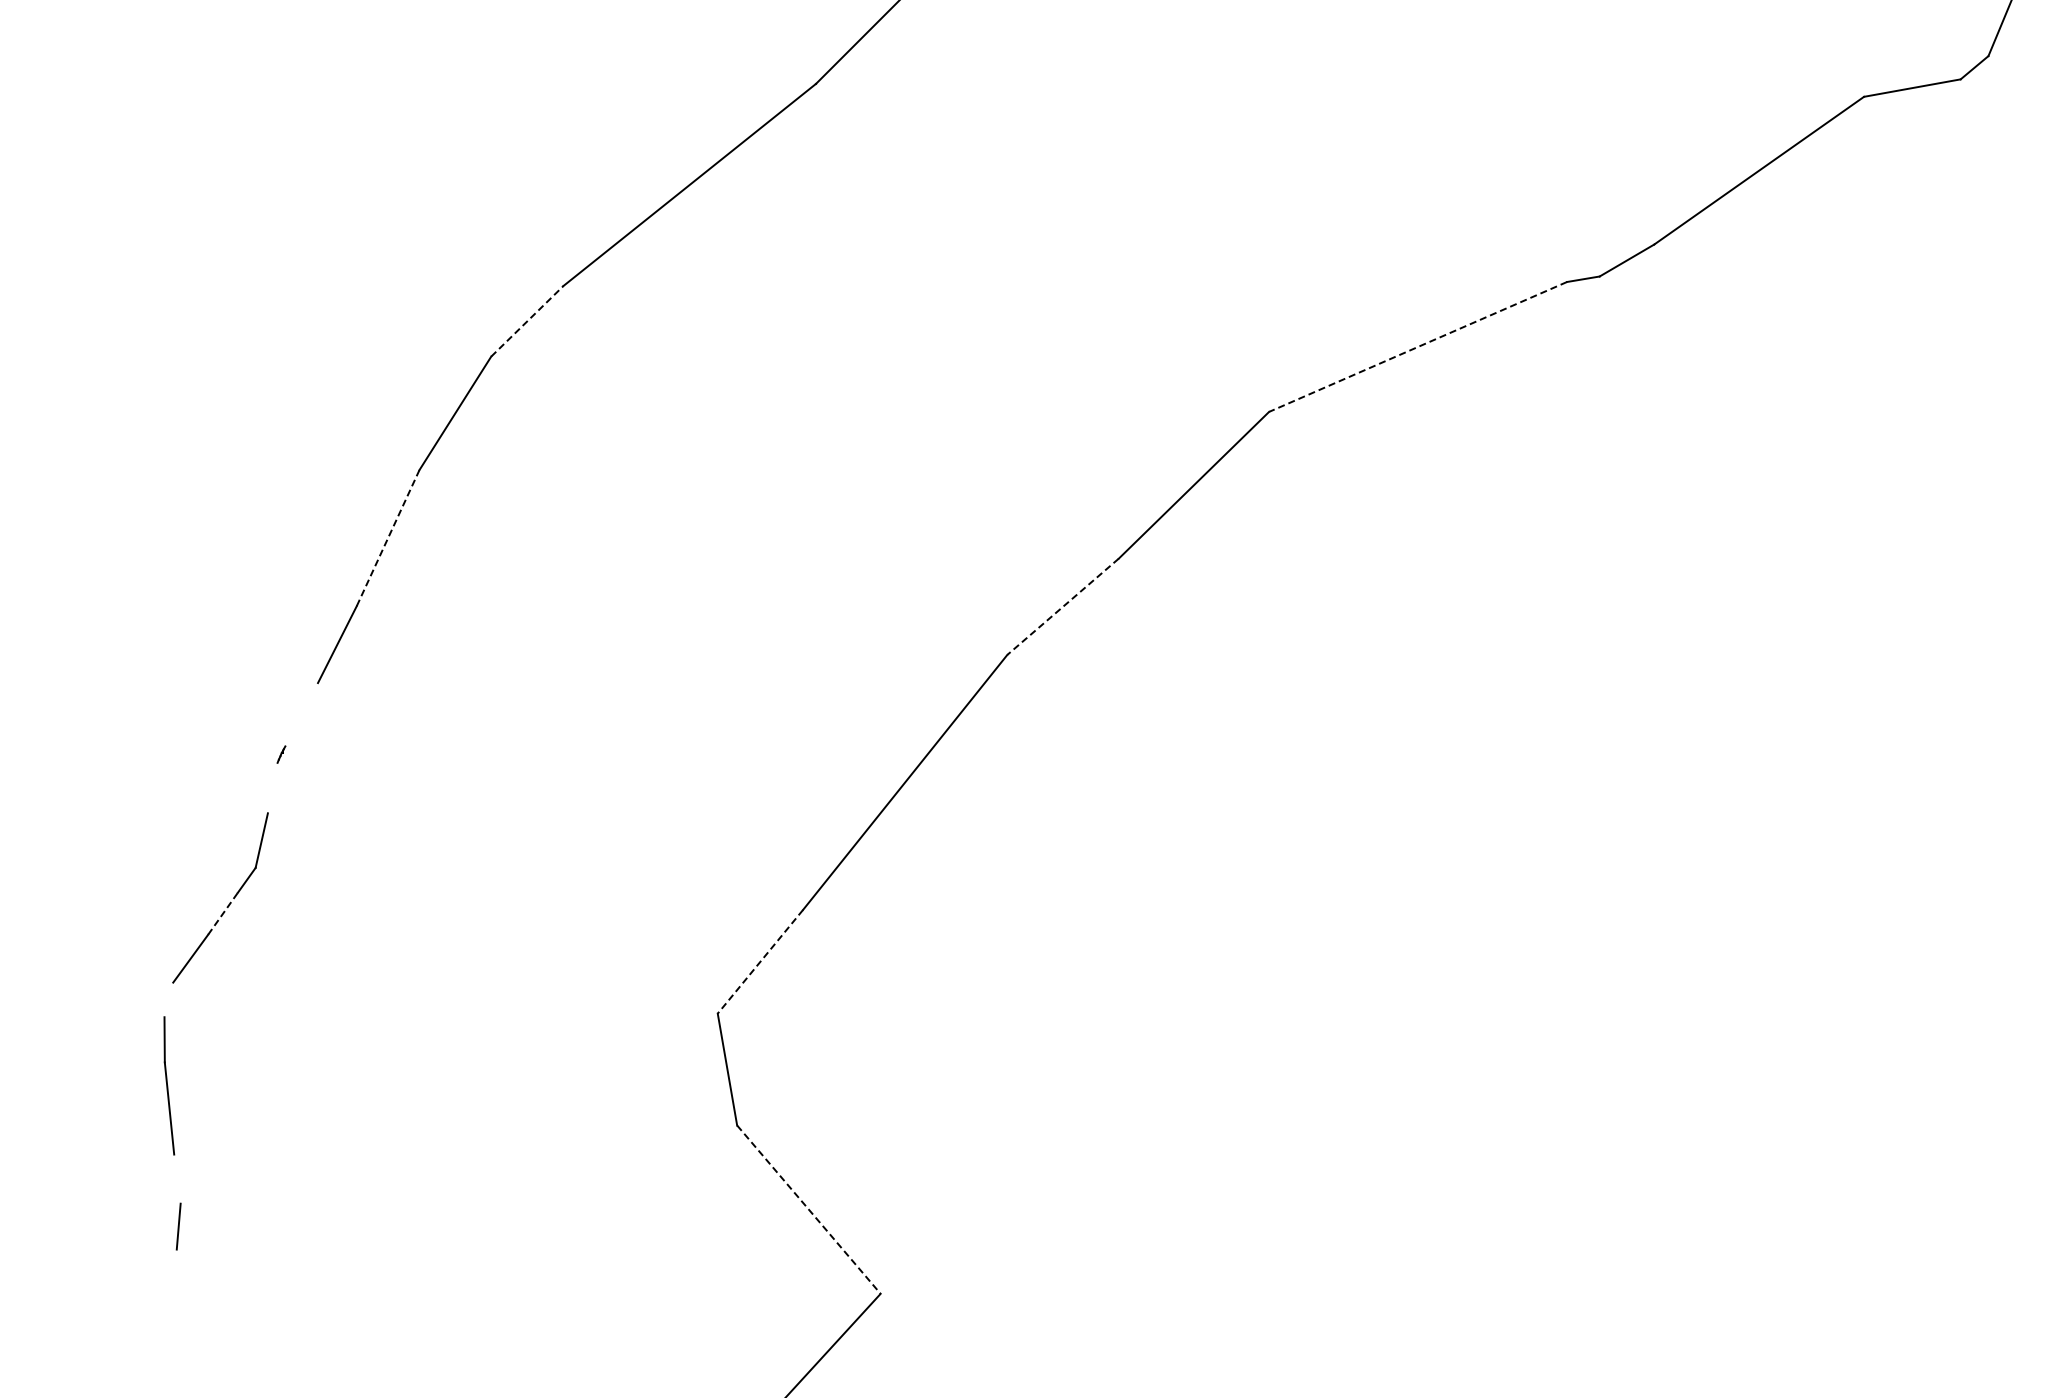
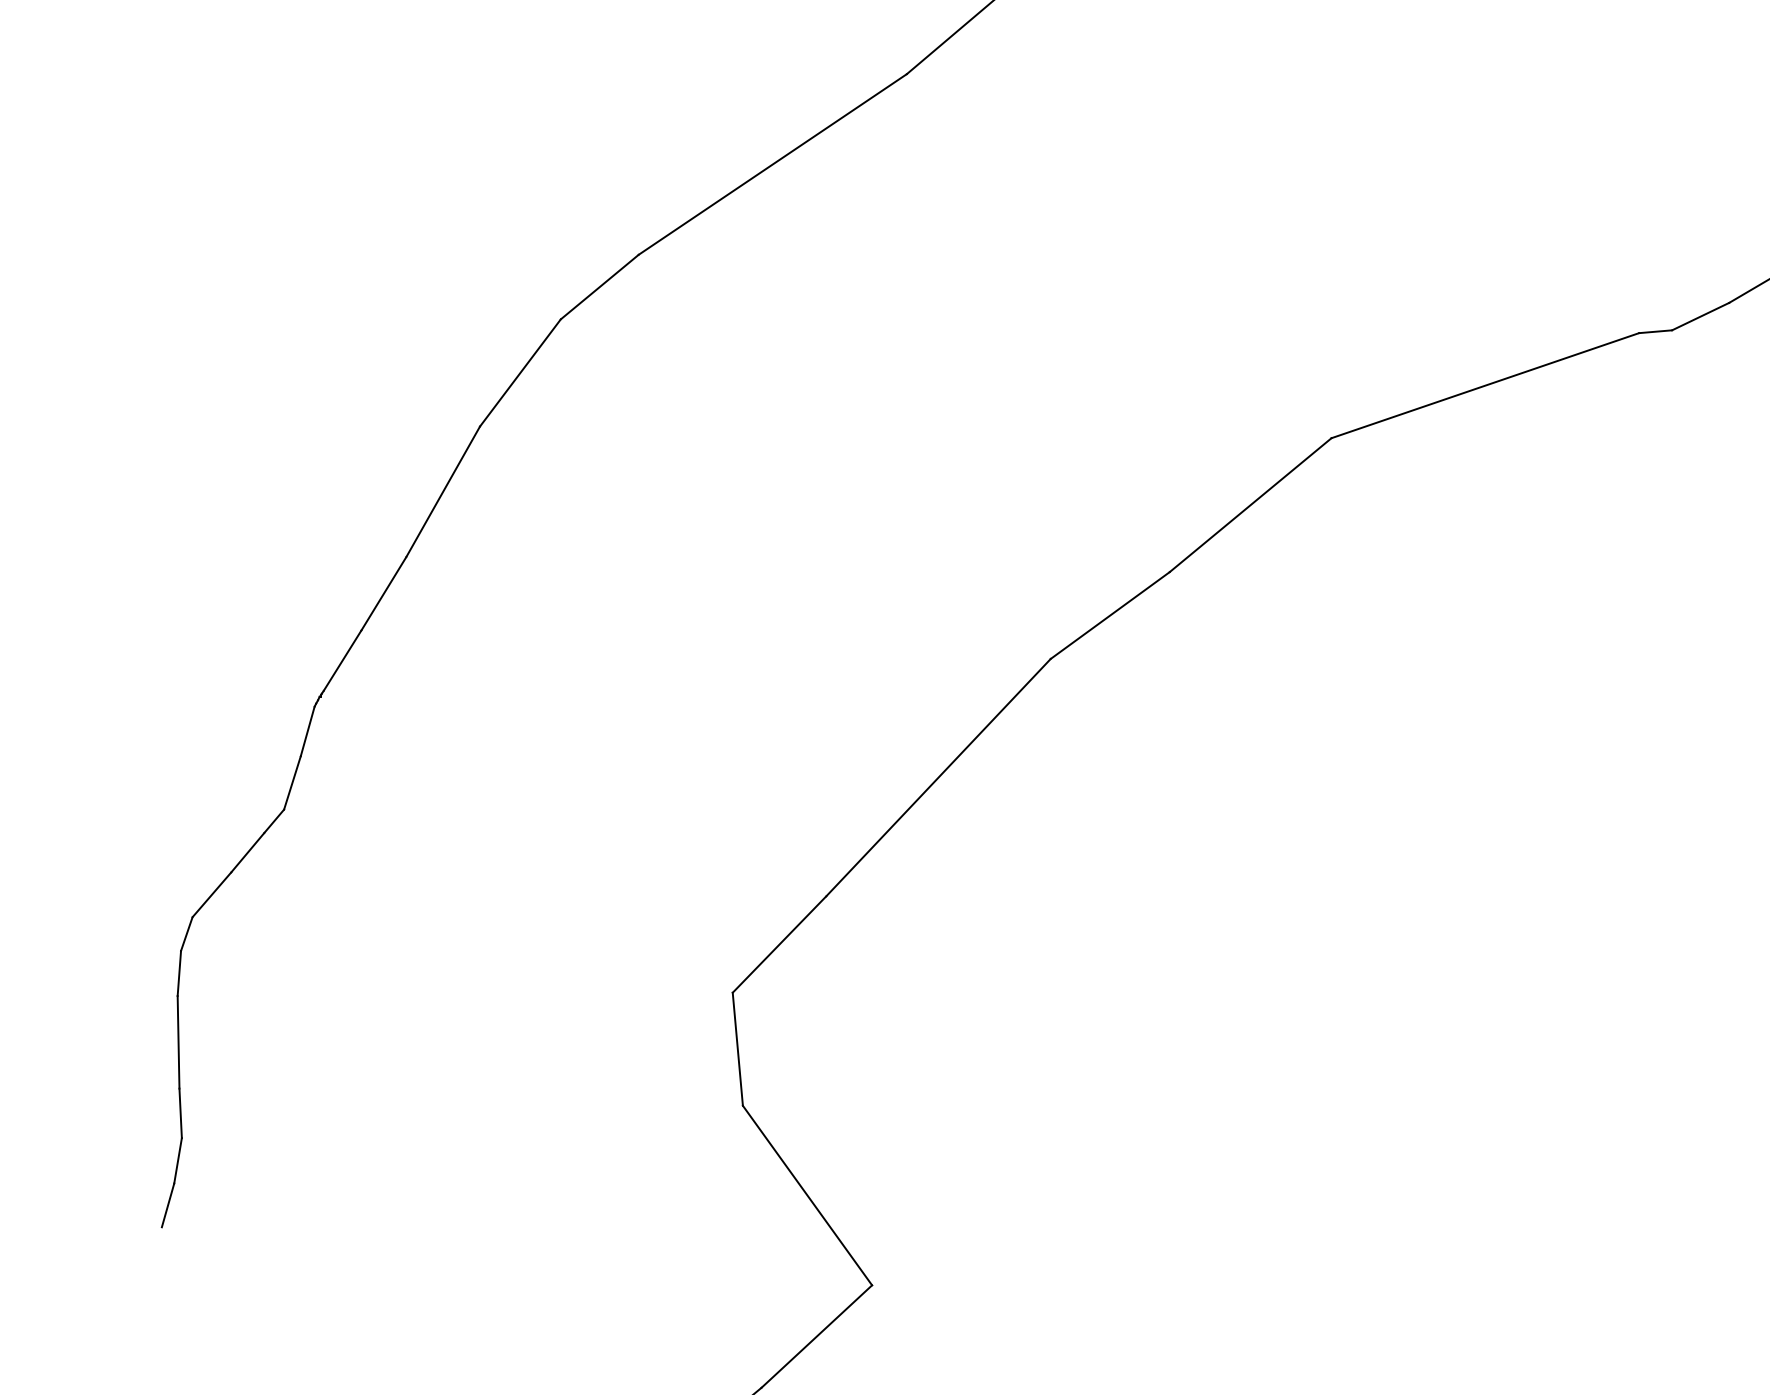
line: (527, 321) -> (599, 287), dashed -> solid
line: (1418, 346) -> (1485, 385), dashed -> solid
line: (388, 538) -> (443, 492), dashed -> solid
line: (1063, 606) -> (1110, 615), dashed -> solid
line: (301, 714) -> (342, 660), added
line: (272, 787) -> (307, 730), added
line: (223, 913) -> (248, 852), dashed -> solid
line: (760, 962) -> (779, 945), dashed -> solid
line: (168, 999) -> (186, 933), added
line: (177, 1178) -> (180, 1112), added
line: (808, 1209) -> (807, 1195), dashed -> solid
line: (172, 1271) -> (168, 1205), added

